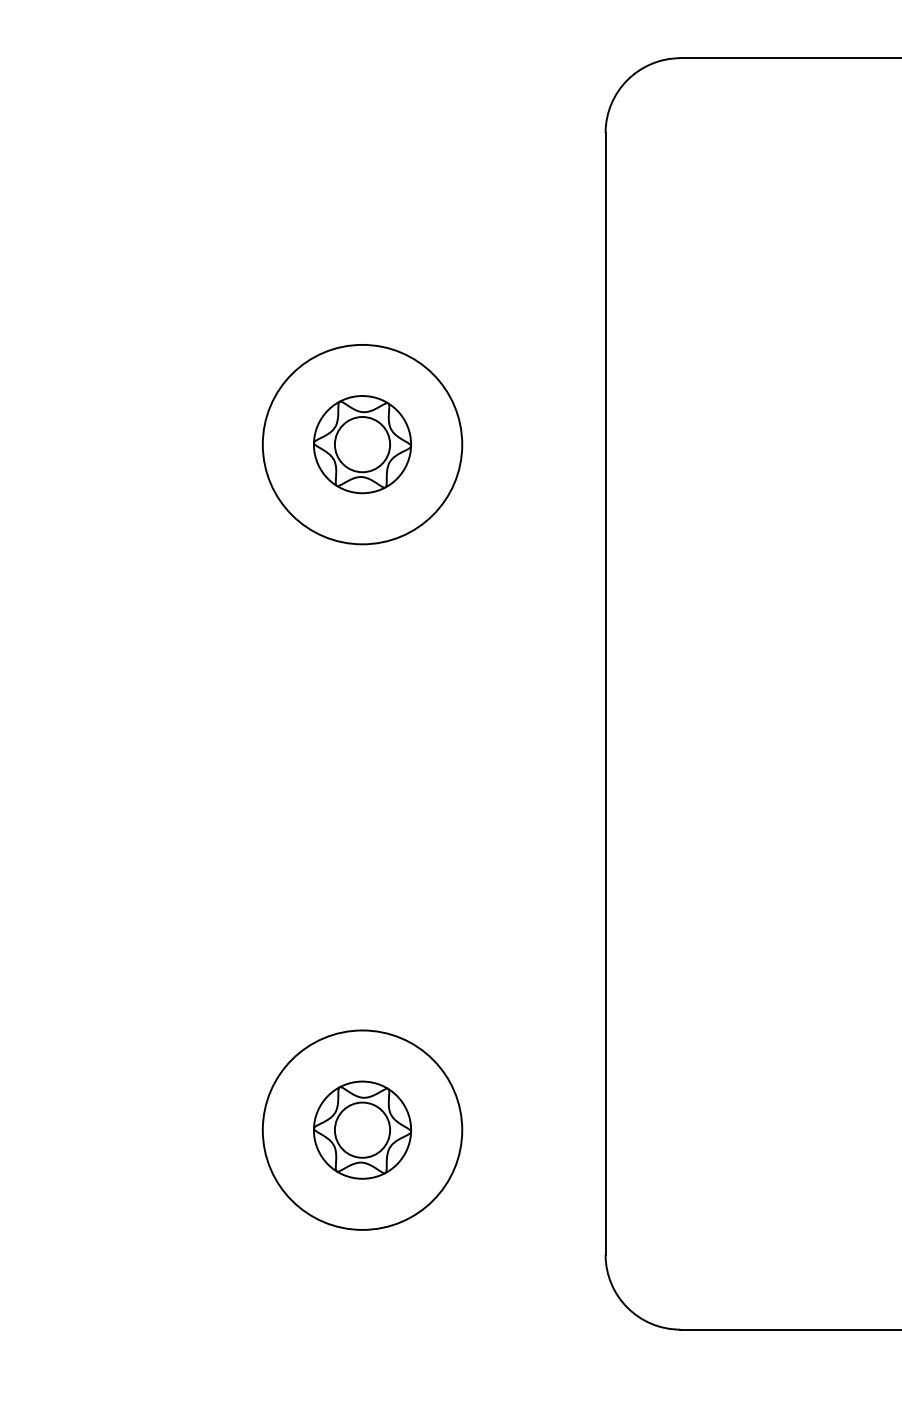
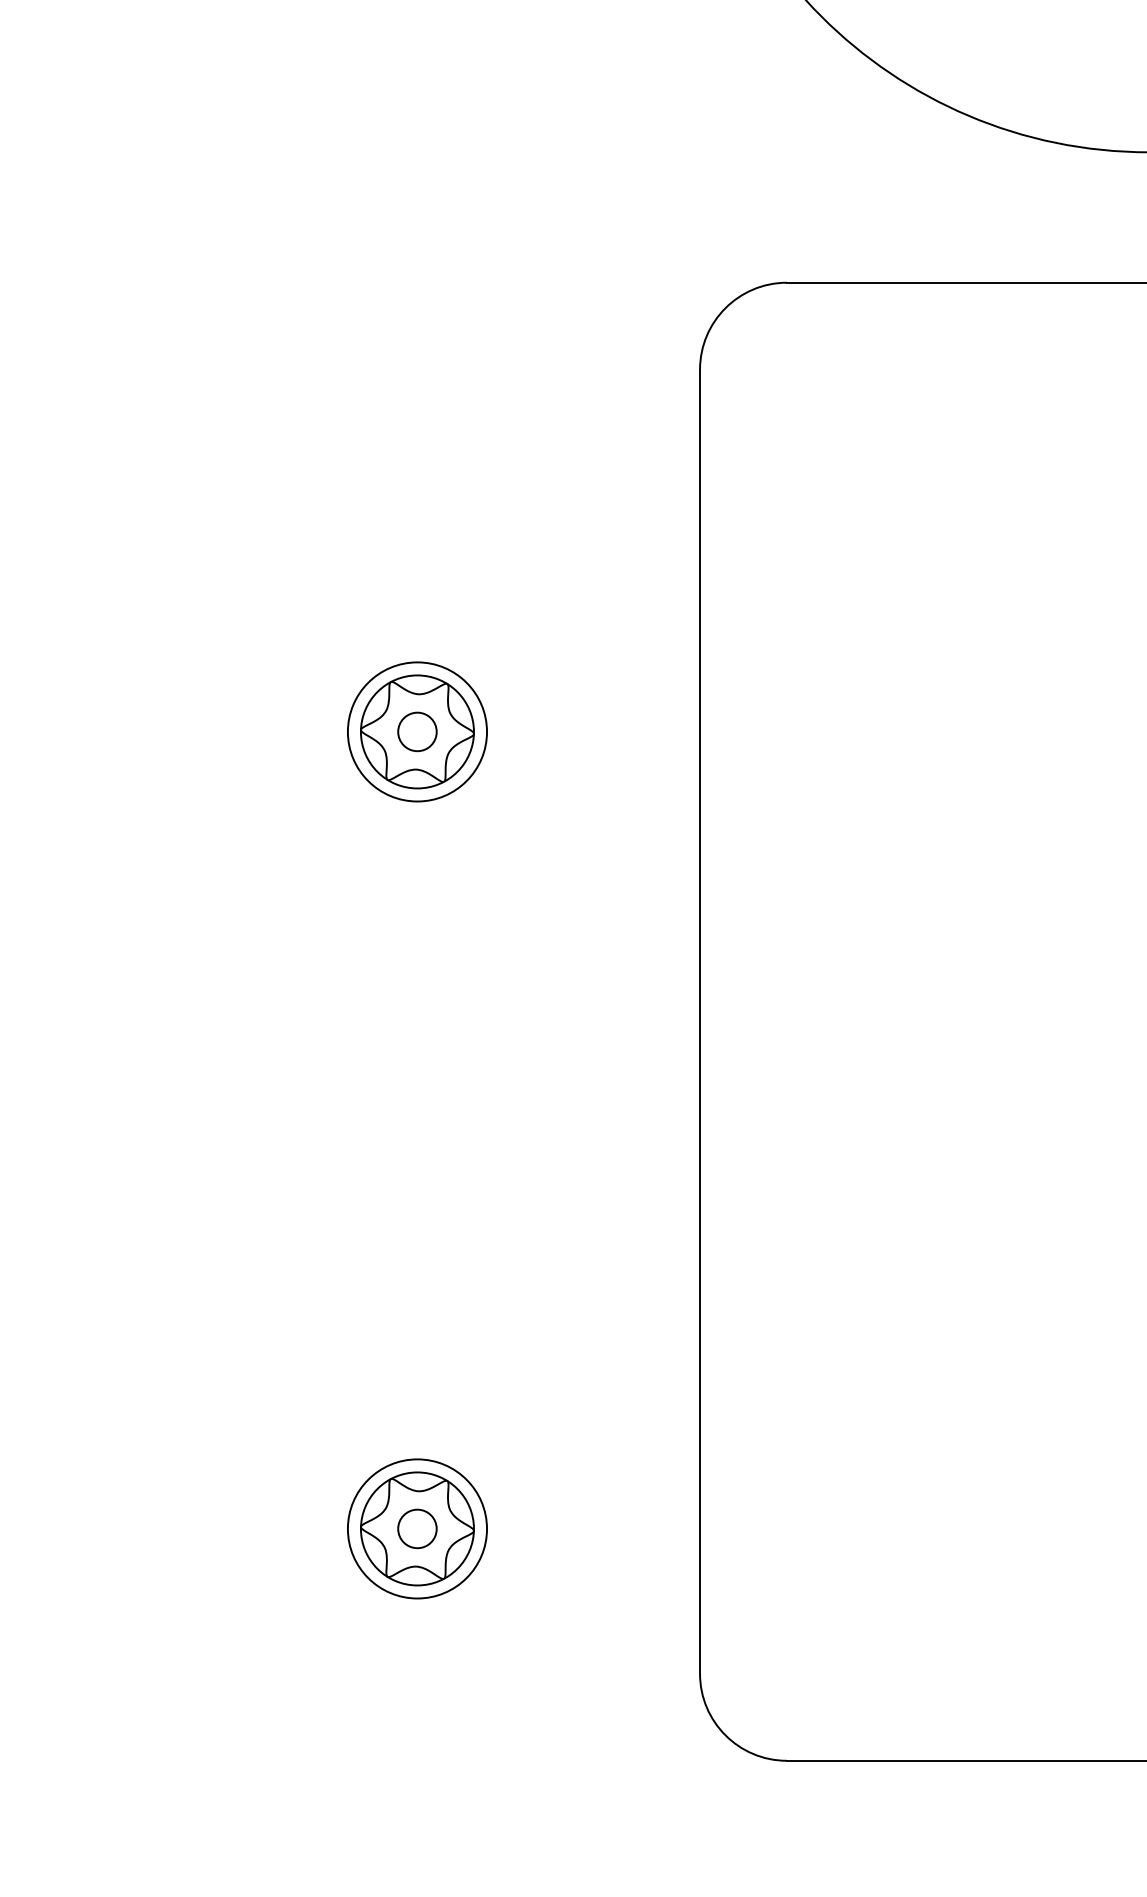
circle: (362, 444) -> (417, 731), size x0.6
circle: (362, 444) -> (417, 731), size x0.6
circle: (362, 1129) -> (417, 1528), size x0.6
circle: (362, 1129) -> (417, 1528), size x0.6

